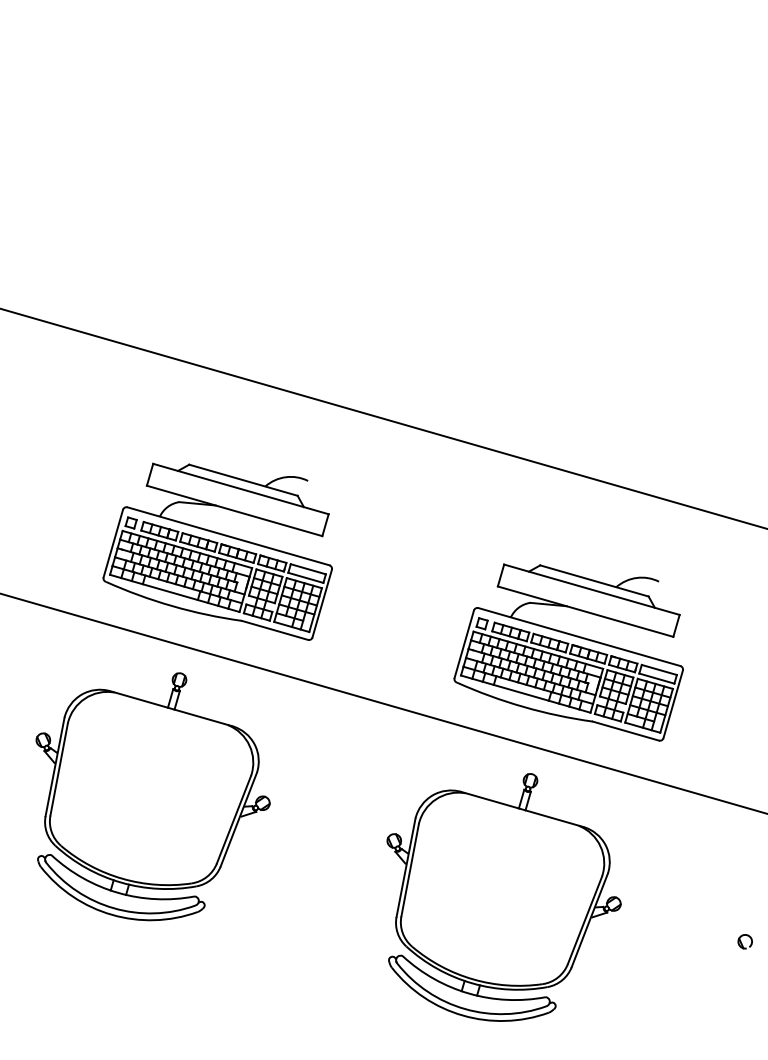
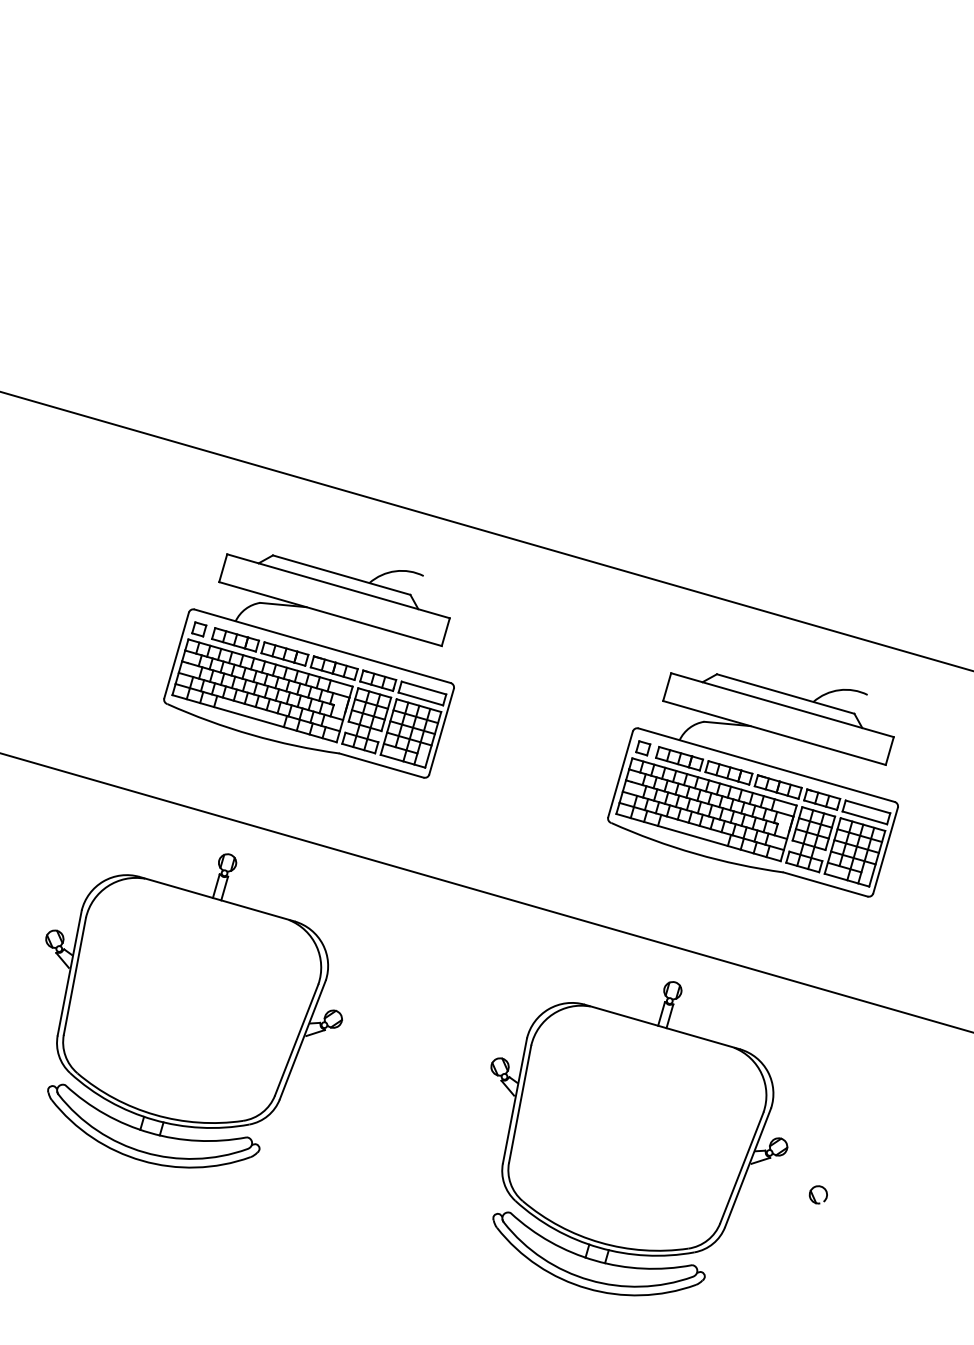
part: (217, 551) -> (308, 665), moved
part: (568, 652) -> (752, 784), moved
part: (744, 941) -> (817, 1194), moved

